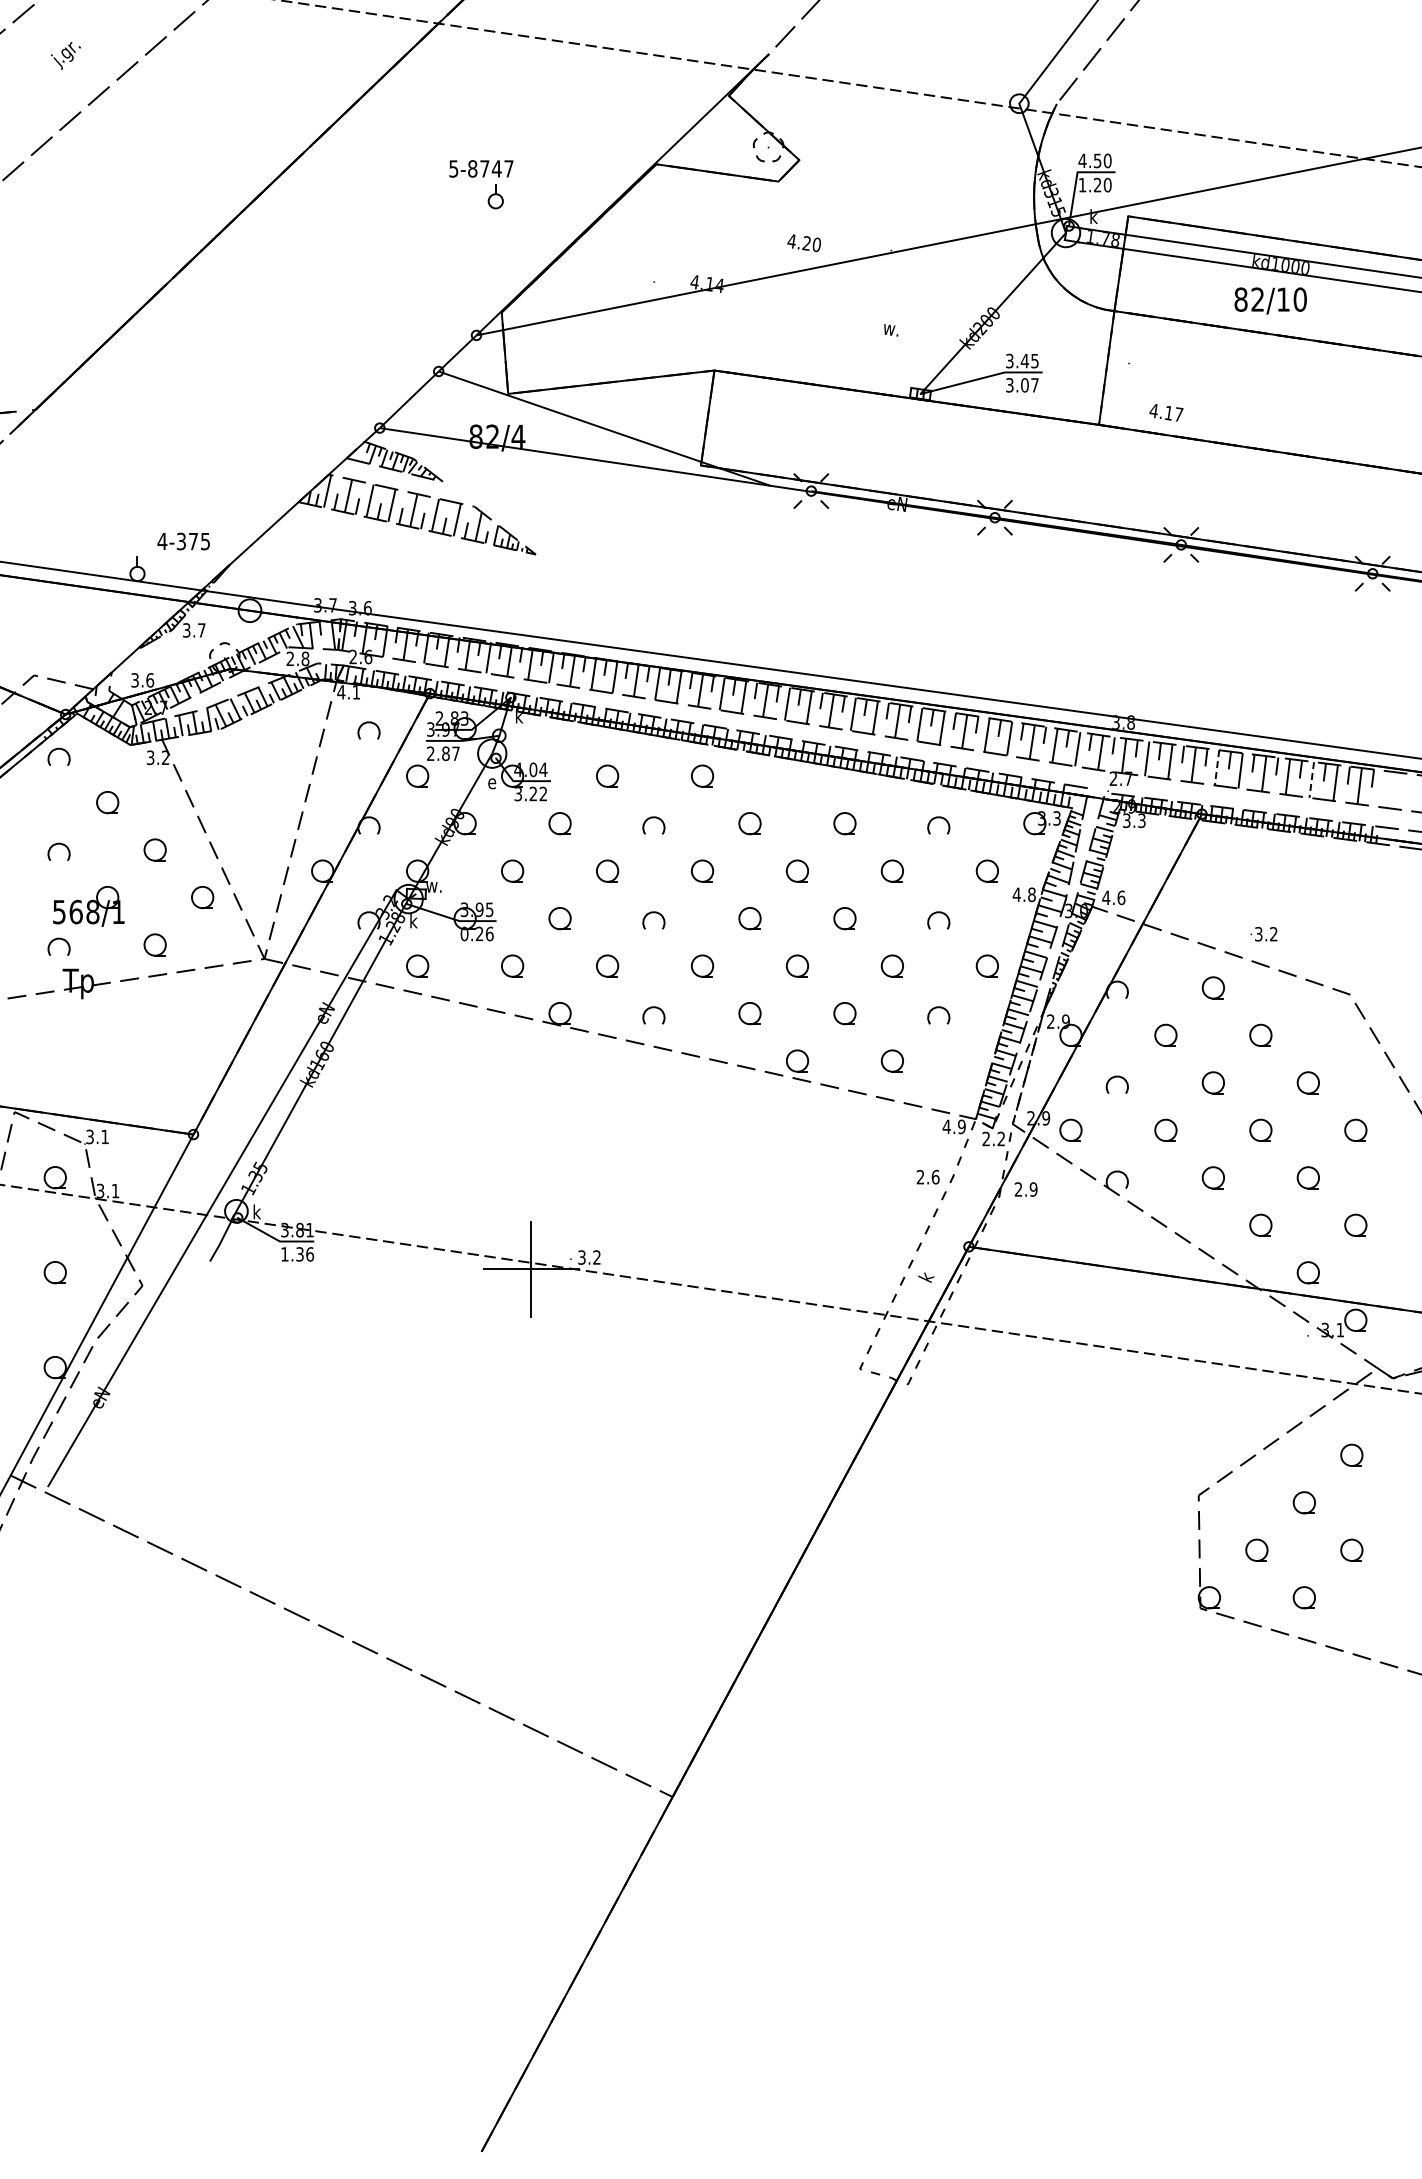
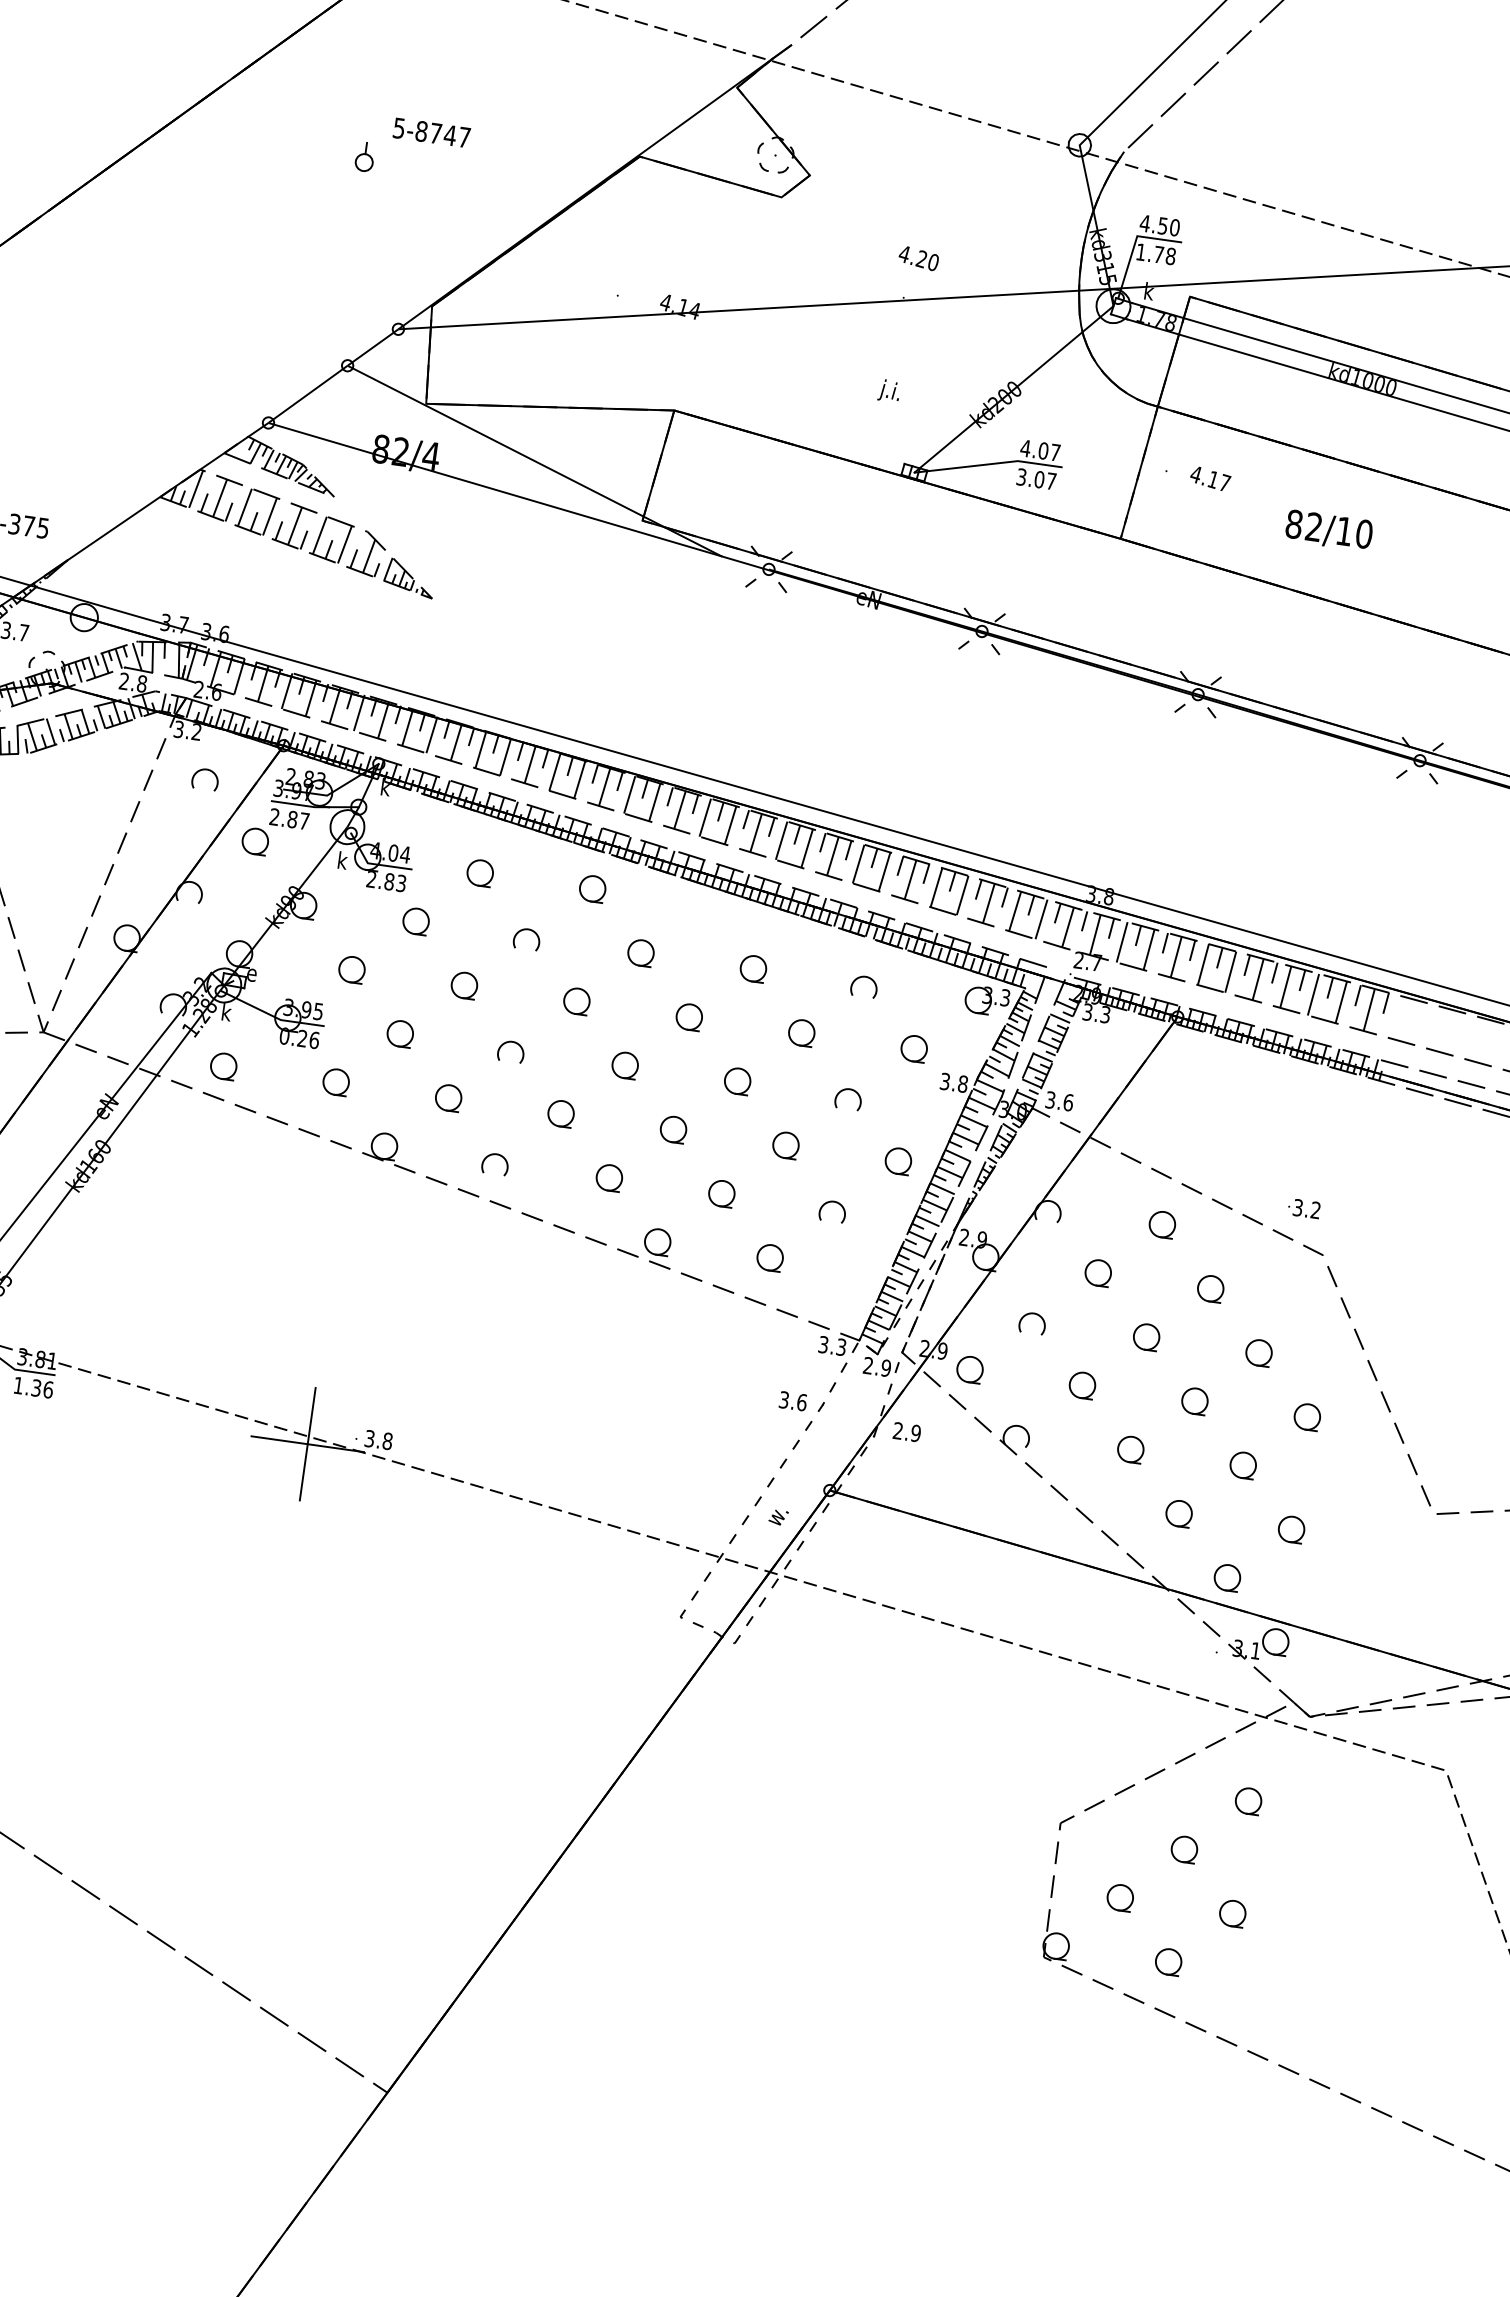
text: (1102, 184) -> (1164, 254), 1.20 -> 1.78
part: (495, 196) -> (364, 156), moved
text: (803, 243) -> (917, 258), moved
text: (1270, 300) -> (1328, 530), moved
text: (890, 329) -> (889, 391), w. -> j.i.
text: (1021, 360) -> (1039, 449), 3.45 -> 4.07
text: (1166, 412) -> (1210, 478), moved
text: (348, 692) -> (187, 730), 4.1 -> 3.2
line: (1217, 767) -> (1203, 964), dashed -> solid
line: (1311, 780) -> (1313, 995), dashed -> solid
text: (492, 781) -> (343, 860), e -> k
text: (530, 793) -> (386, 880), 3.22 -> 2.83
text: (433, 886) -> (255, 974), w. -> e
text: (1016, 894) -> (944, 1081), 4.8 -> 3.8
text: (1106, 897) -> (1050, 1099), 4.6 -> 3.6
text: (1263, 934) -> (1303, 1208), moved
text: (953, 1126) -> (831, 1345), 4.9 -> 3.3
text: (1001, 1138) -> (886, 1367), 2.2 -> 2.9
text: (920, 1177) -> (784, 1400), 2.6 -> 3.6
text: (596, 1257) -> (387, 1441), 3.2 -> 3.8
text: (927, 1275) -> (776, 1517), k -> w.

